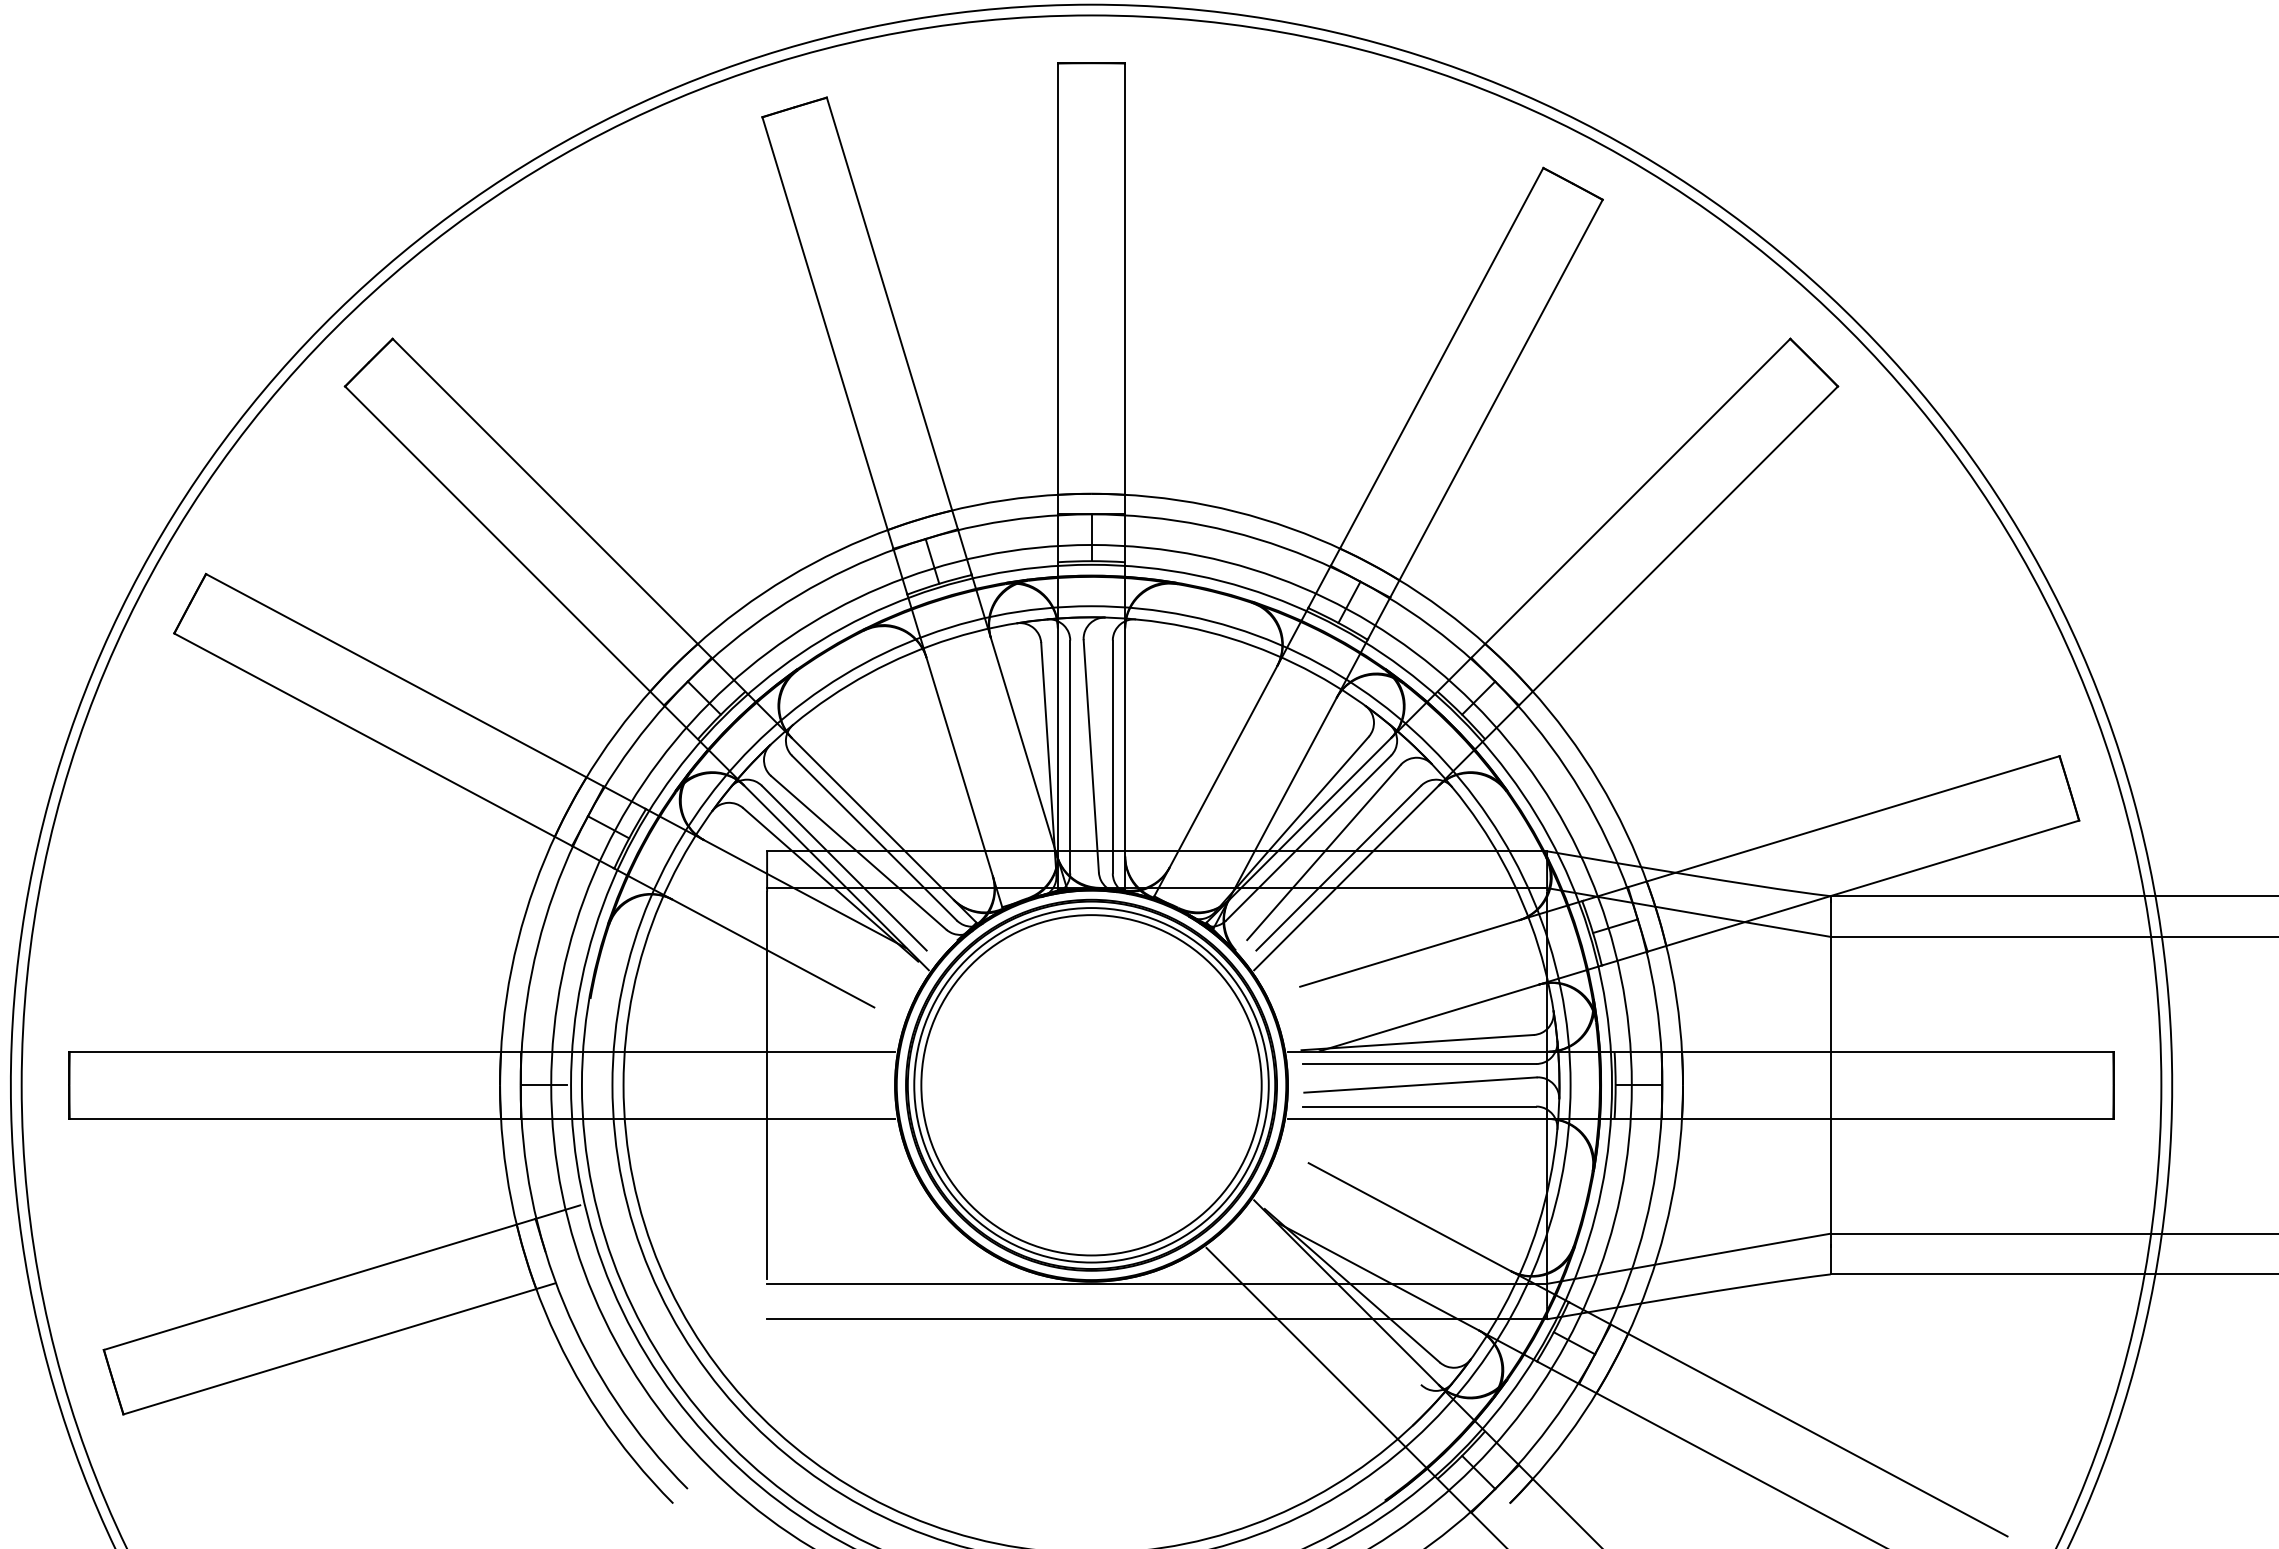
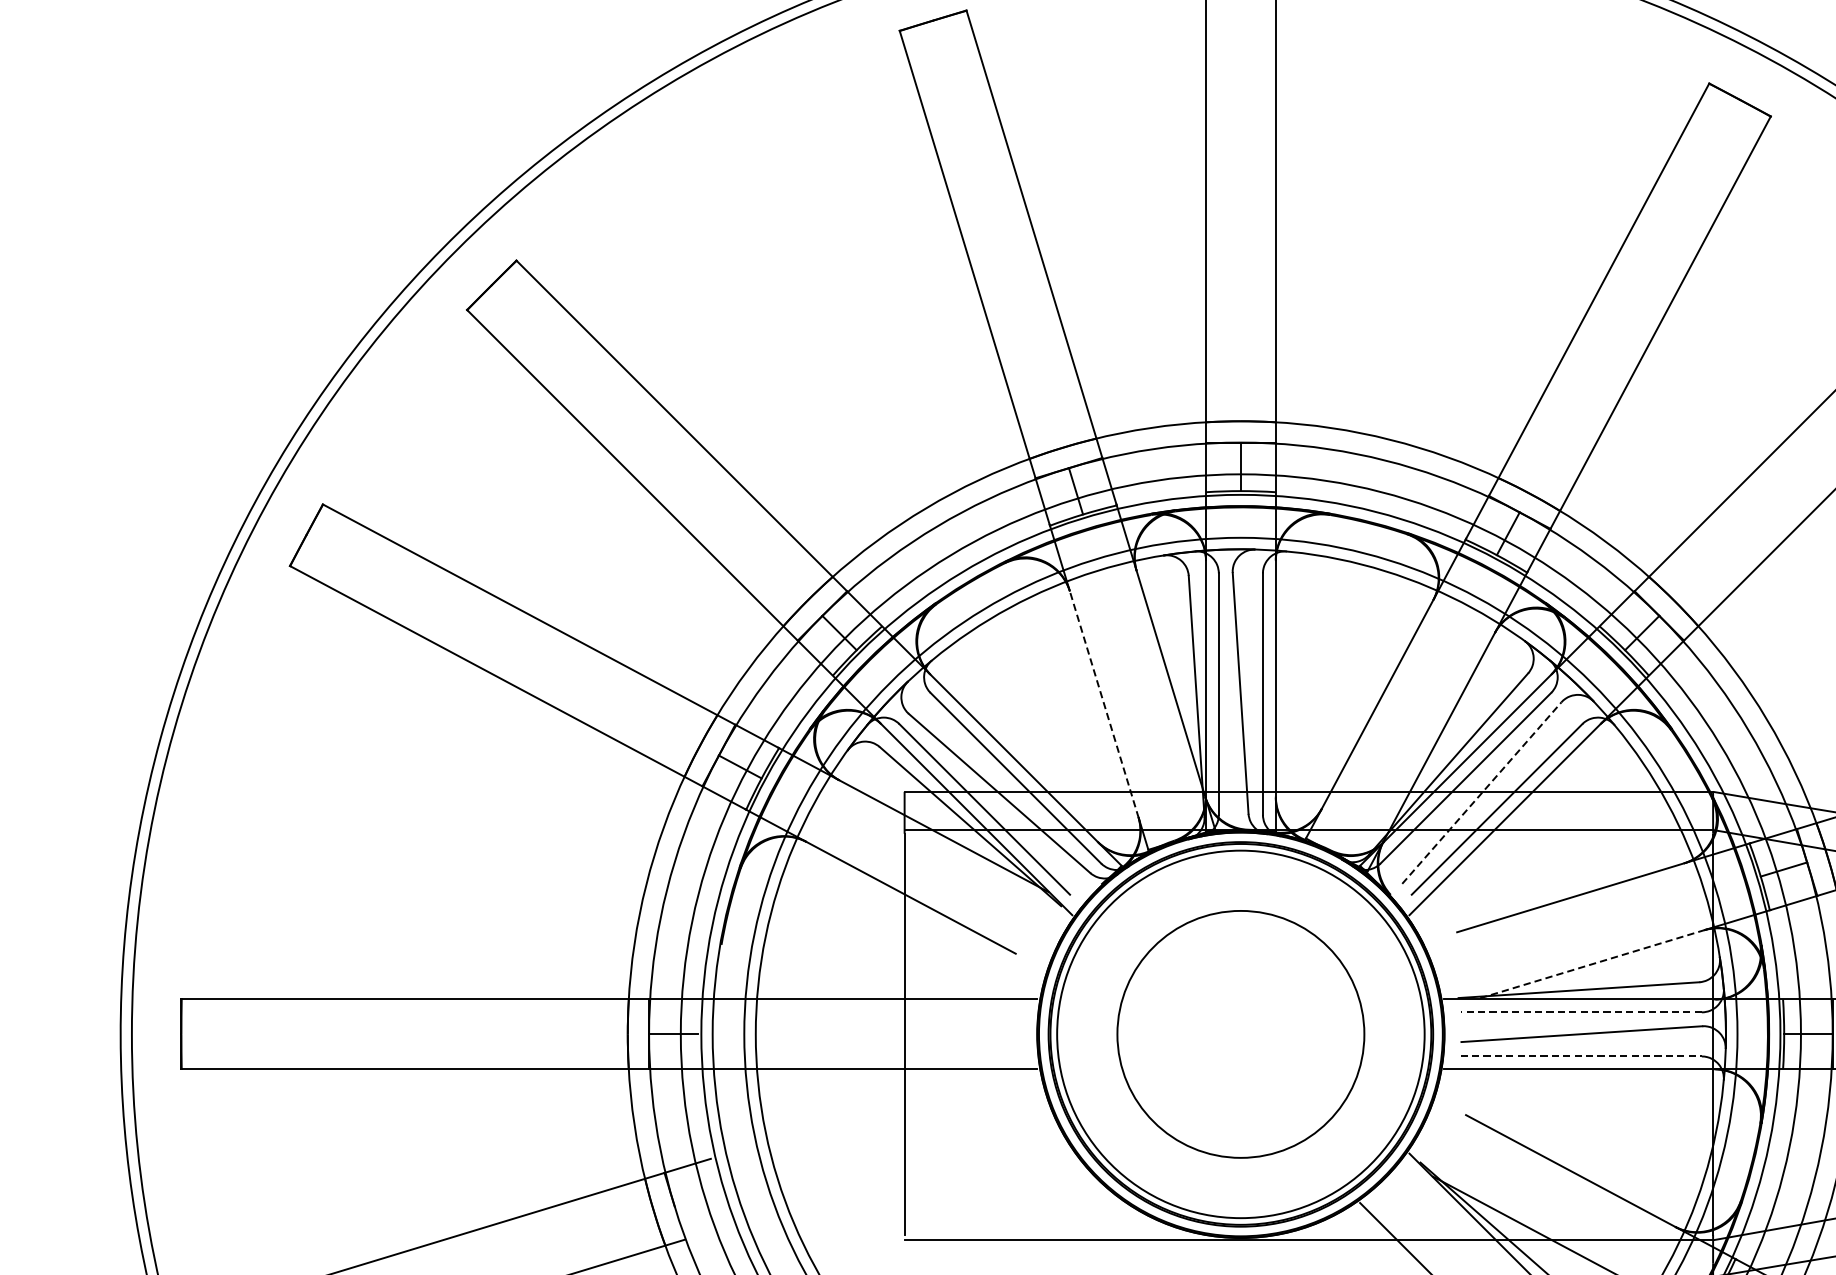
line: (959, 766) -> (1104, 703), solid -> dashed
line: (1324, 852) -> (1482, 793), solid -> dashed
line: (1429, 1017) -> (1591, 964), solid -> dashed
line: (1419, 1064) -> (1580, 1012), solid -> dashed
circle: (1091, 1085) -> (1240, 1034), size x0.7
line: (1420, 1106) -> (1581, 1056), solid -> dashed

